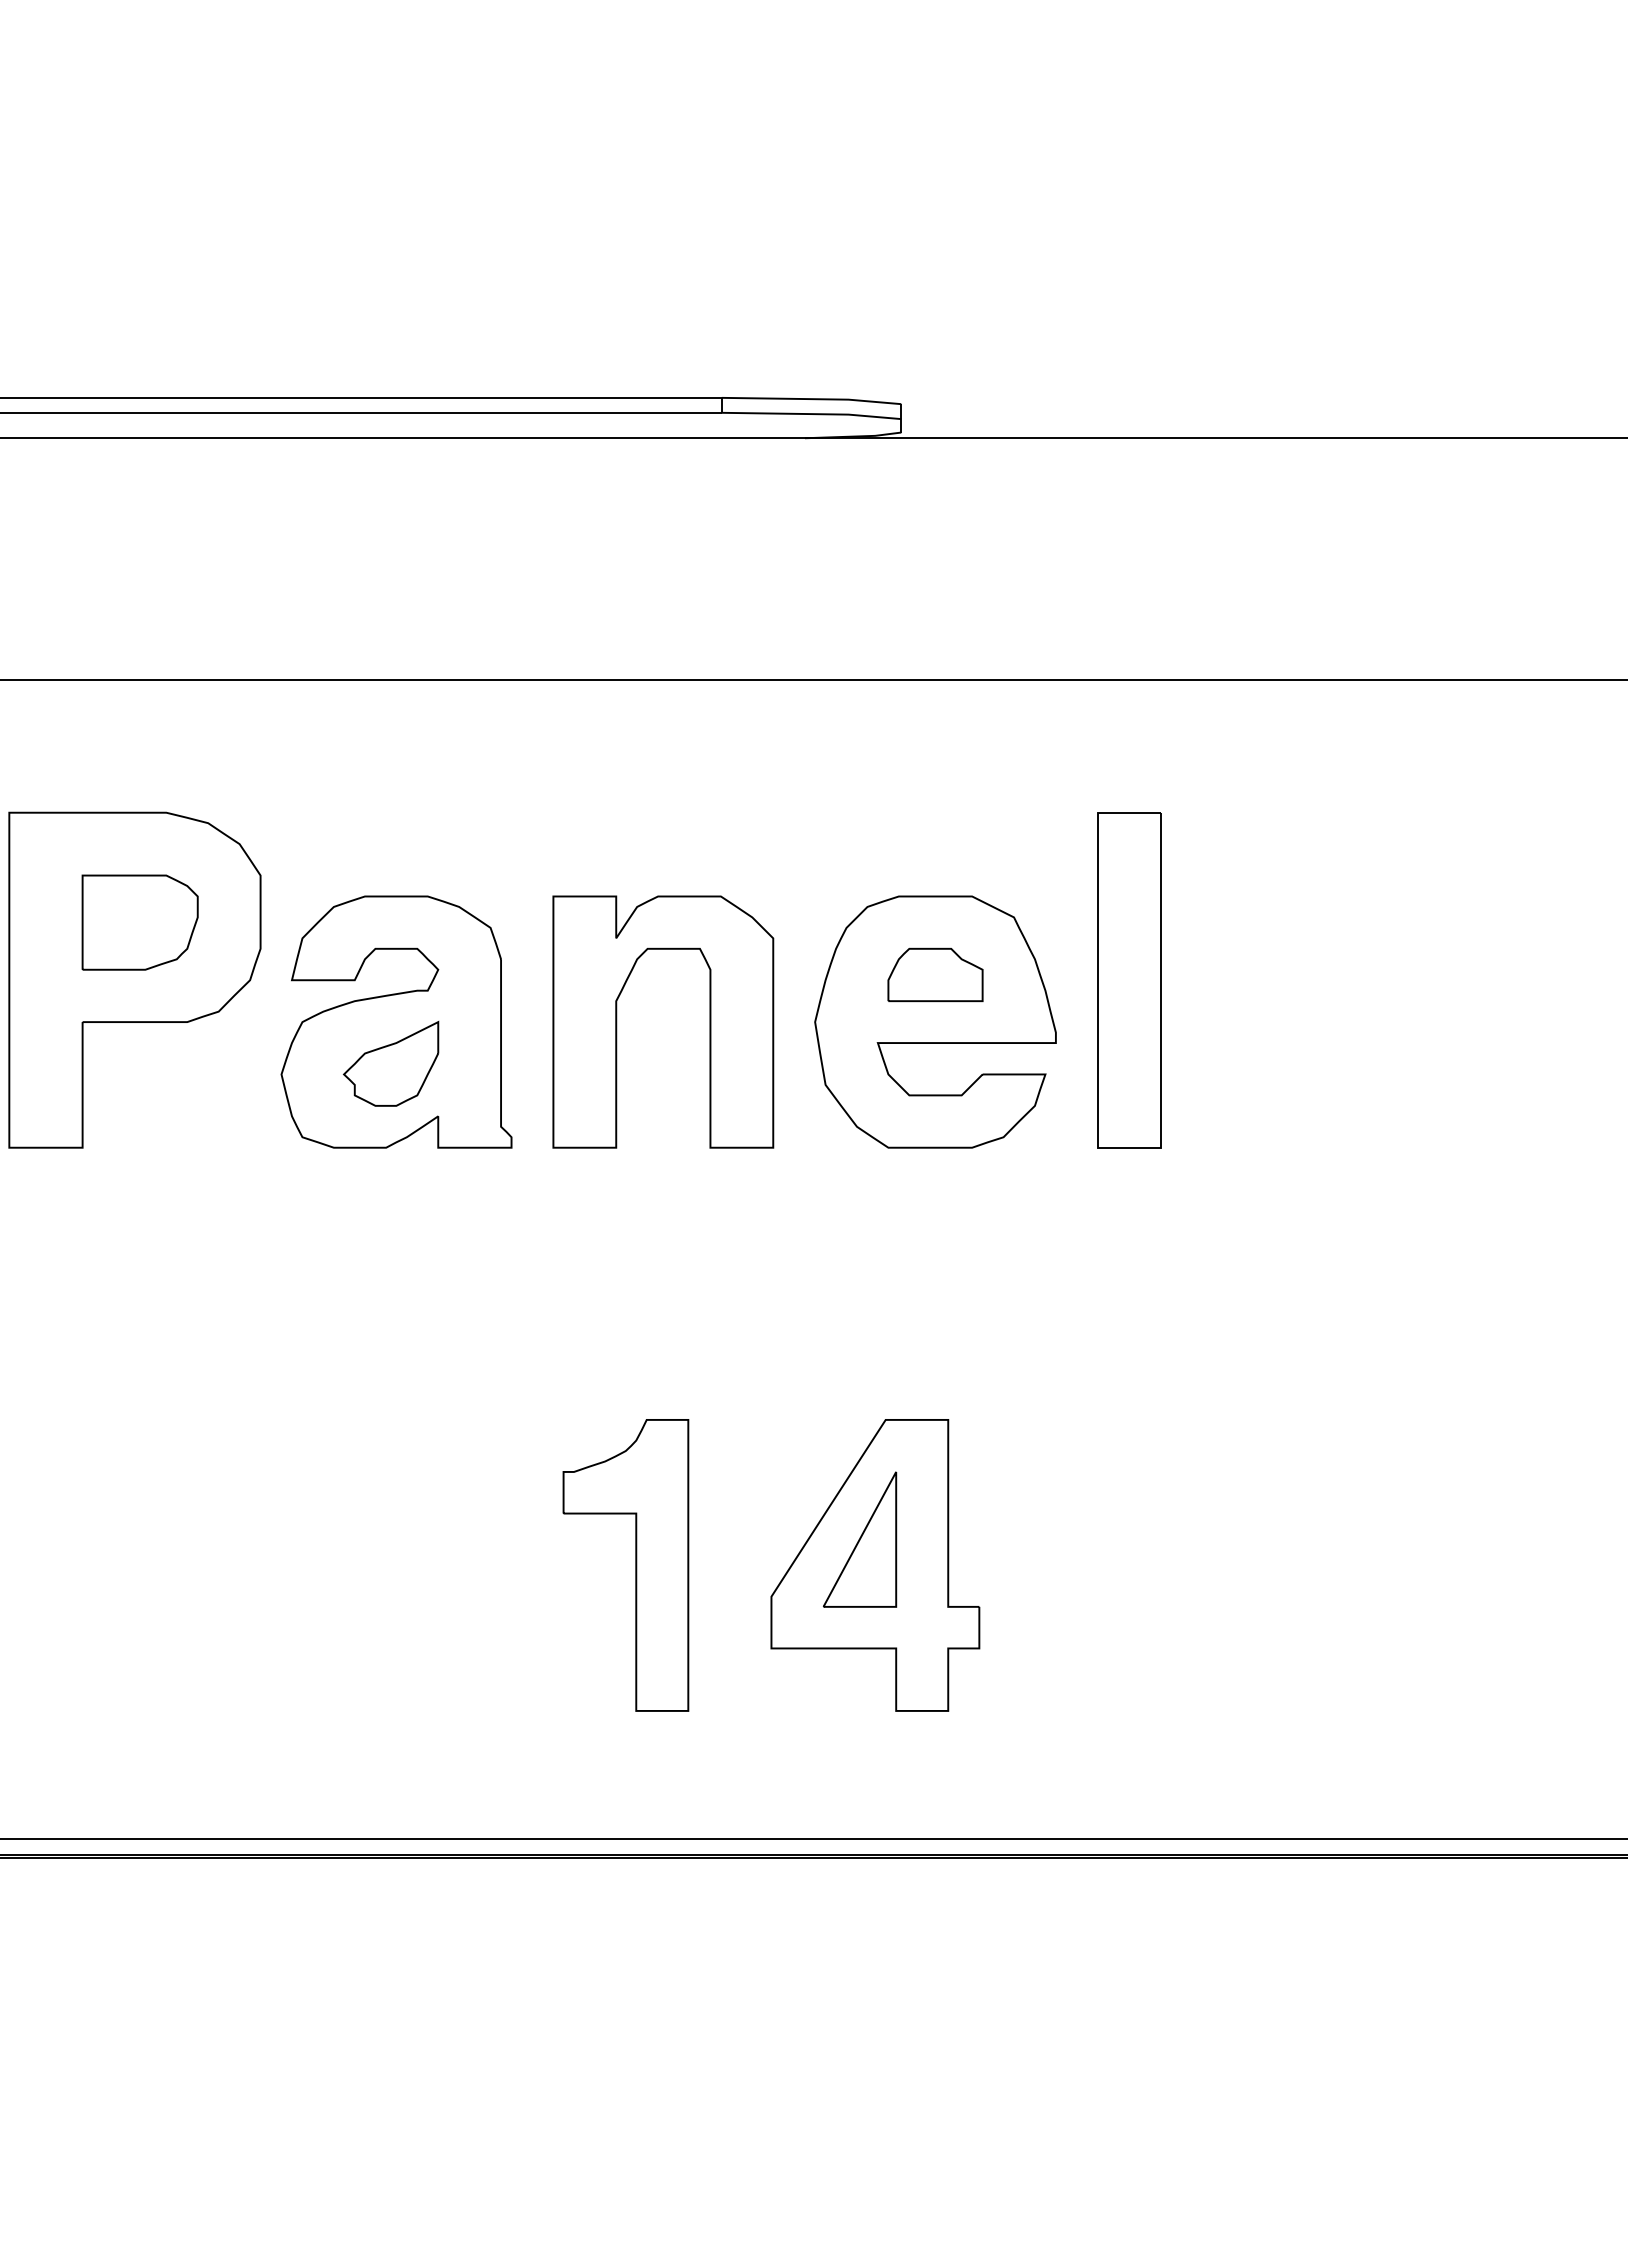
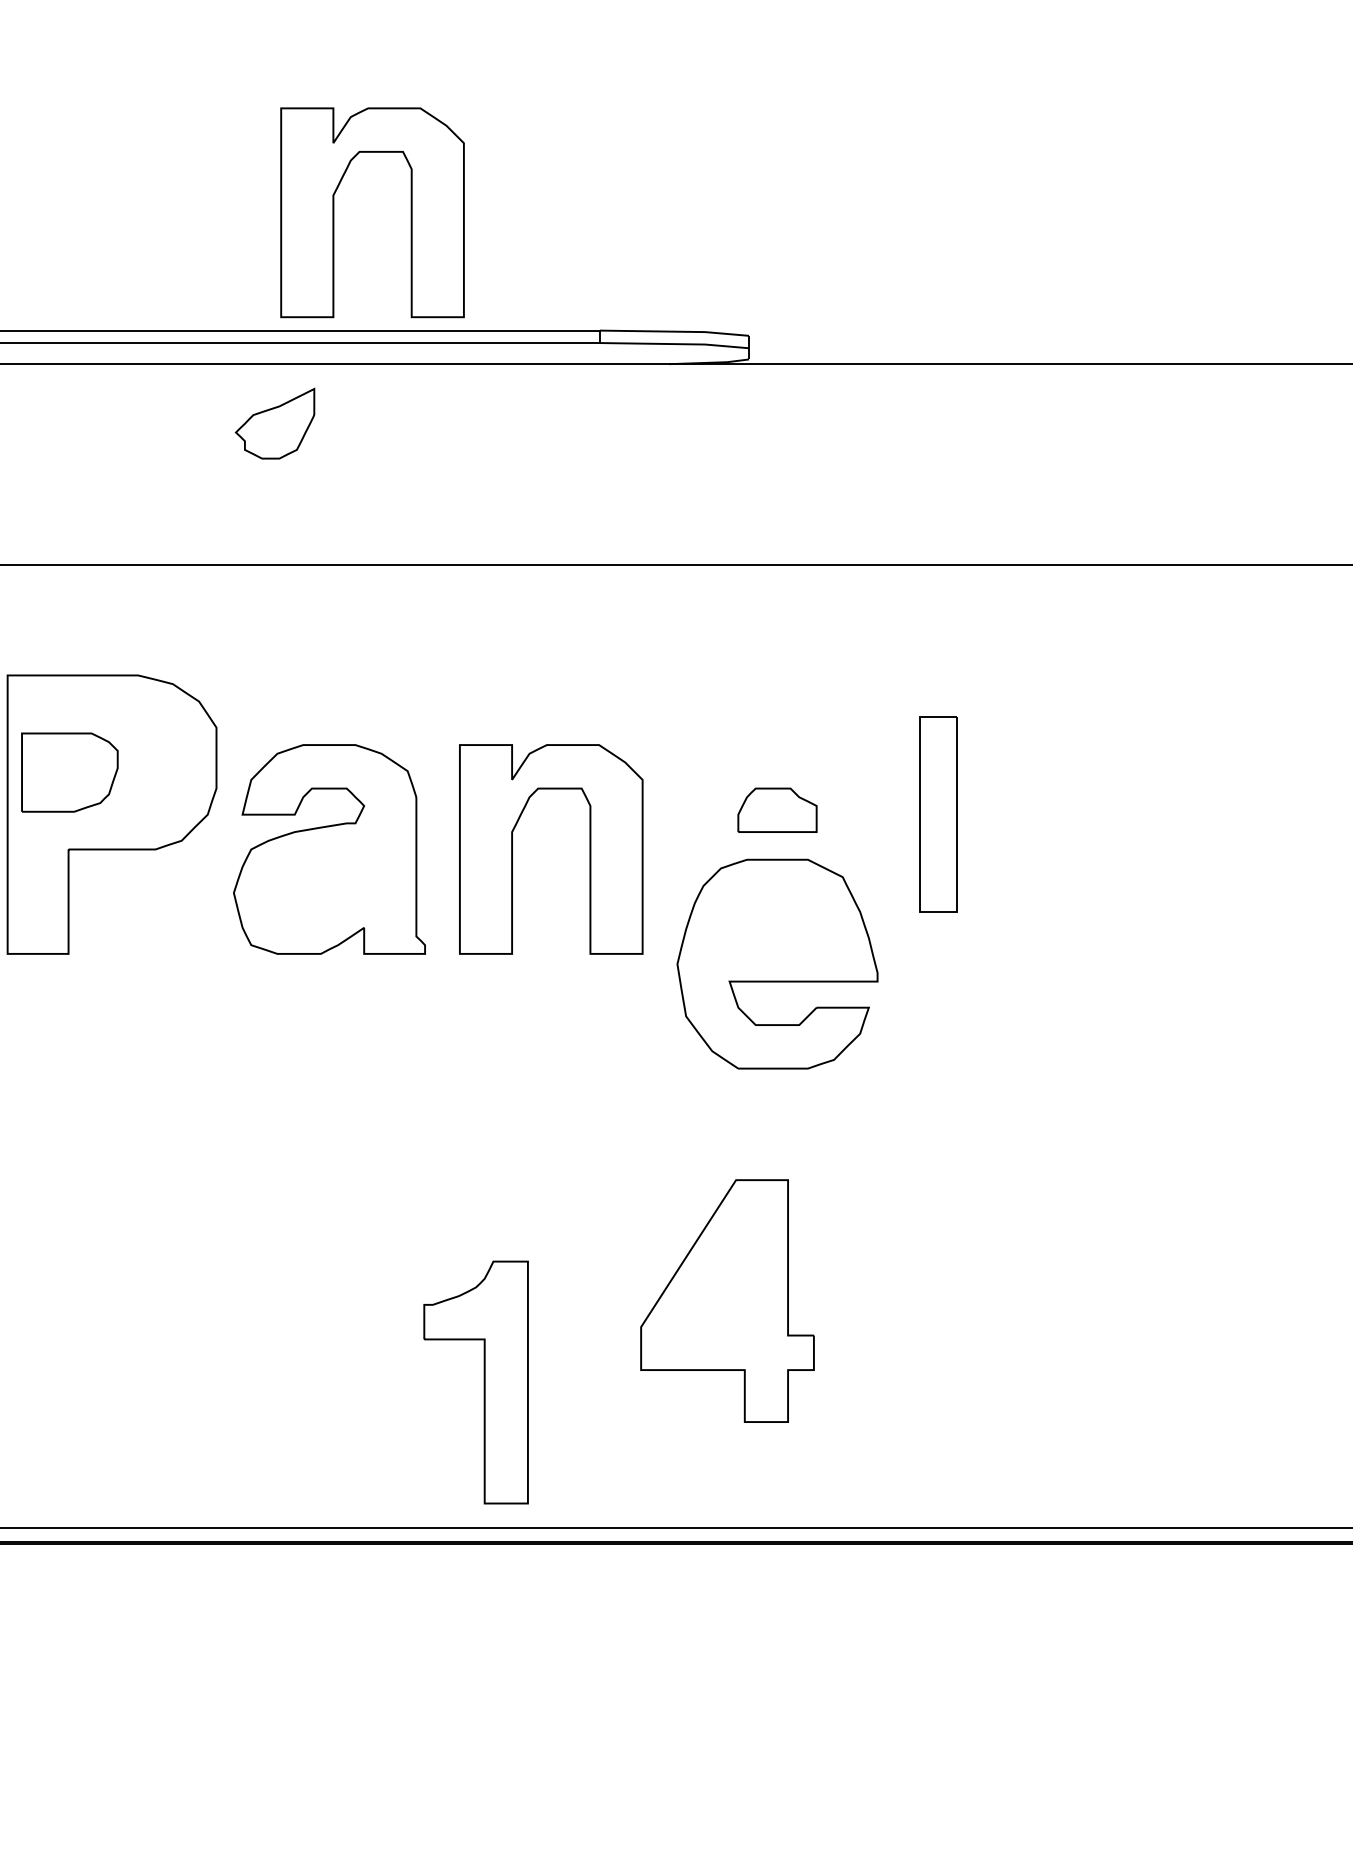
part: (402, 255) -> (334, 212), added
part: (139, 922) -> (69, 772), moved
part: (1129, 980) -> (938, 814), size x0.7
part: (935, 1021) -> (777, 963), moved
part: (391, 1063) -> (275, 423), moved
part: (859, 1539) -> (714, 1279), removed
part: (635, 1565) -> (484, 1382), moved

